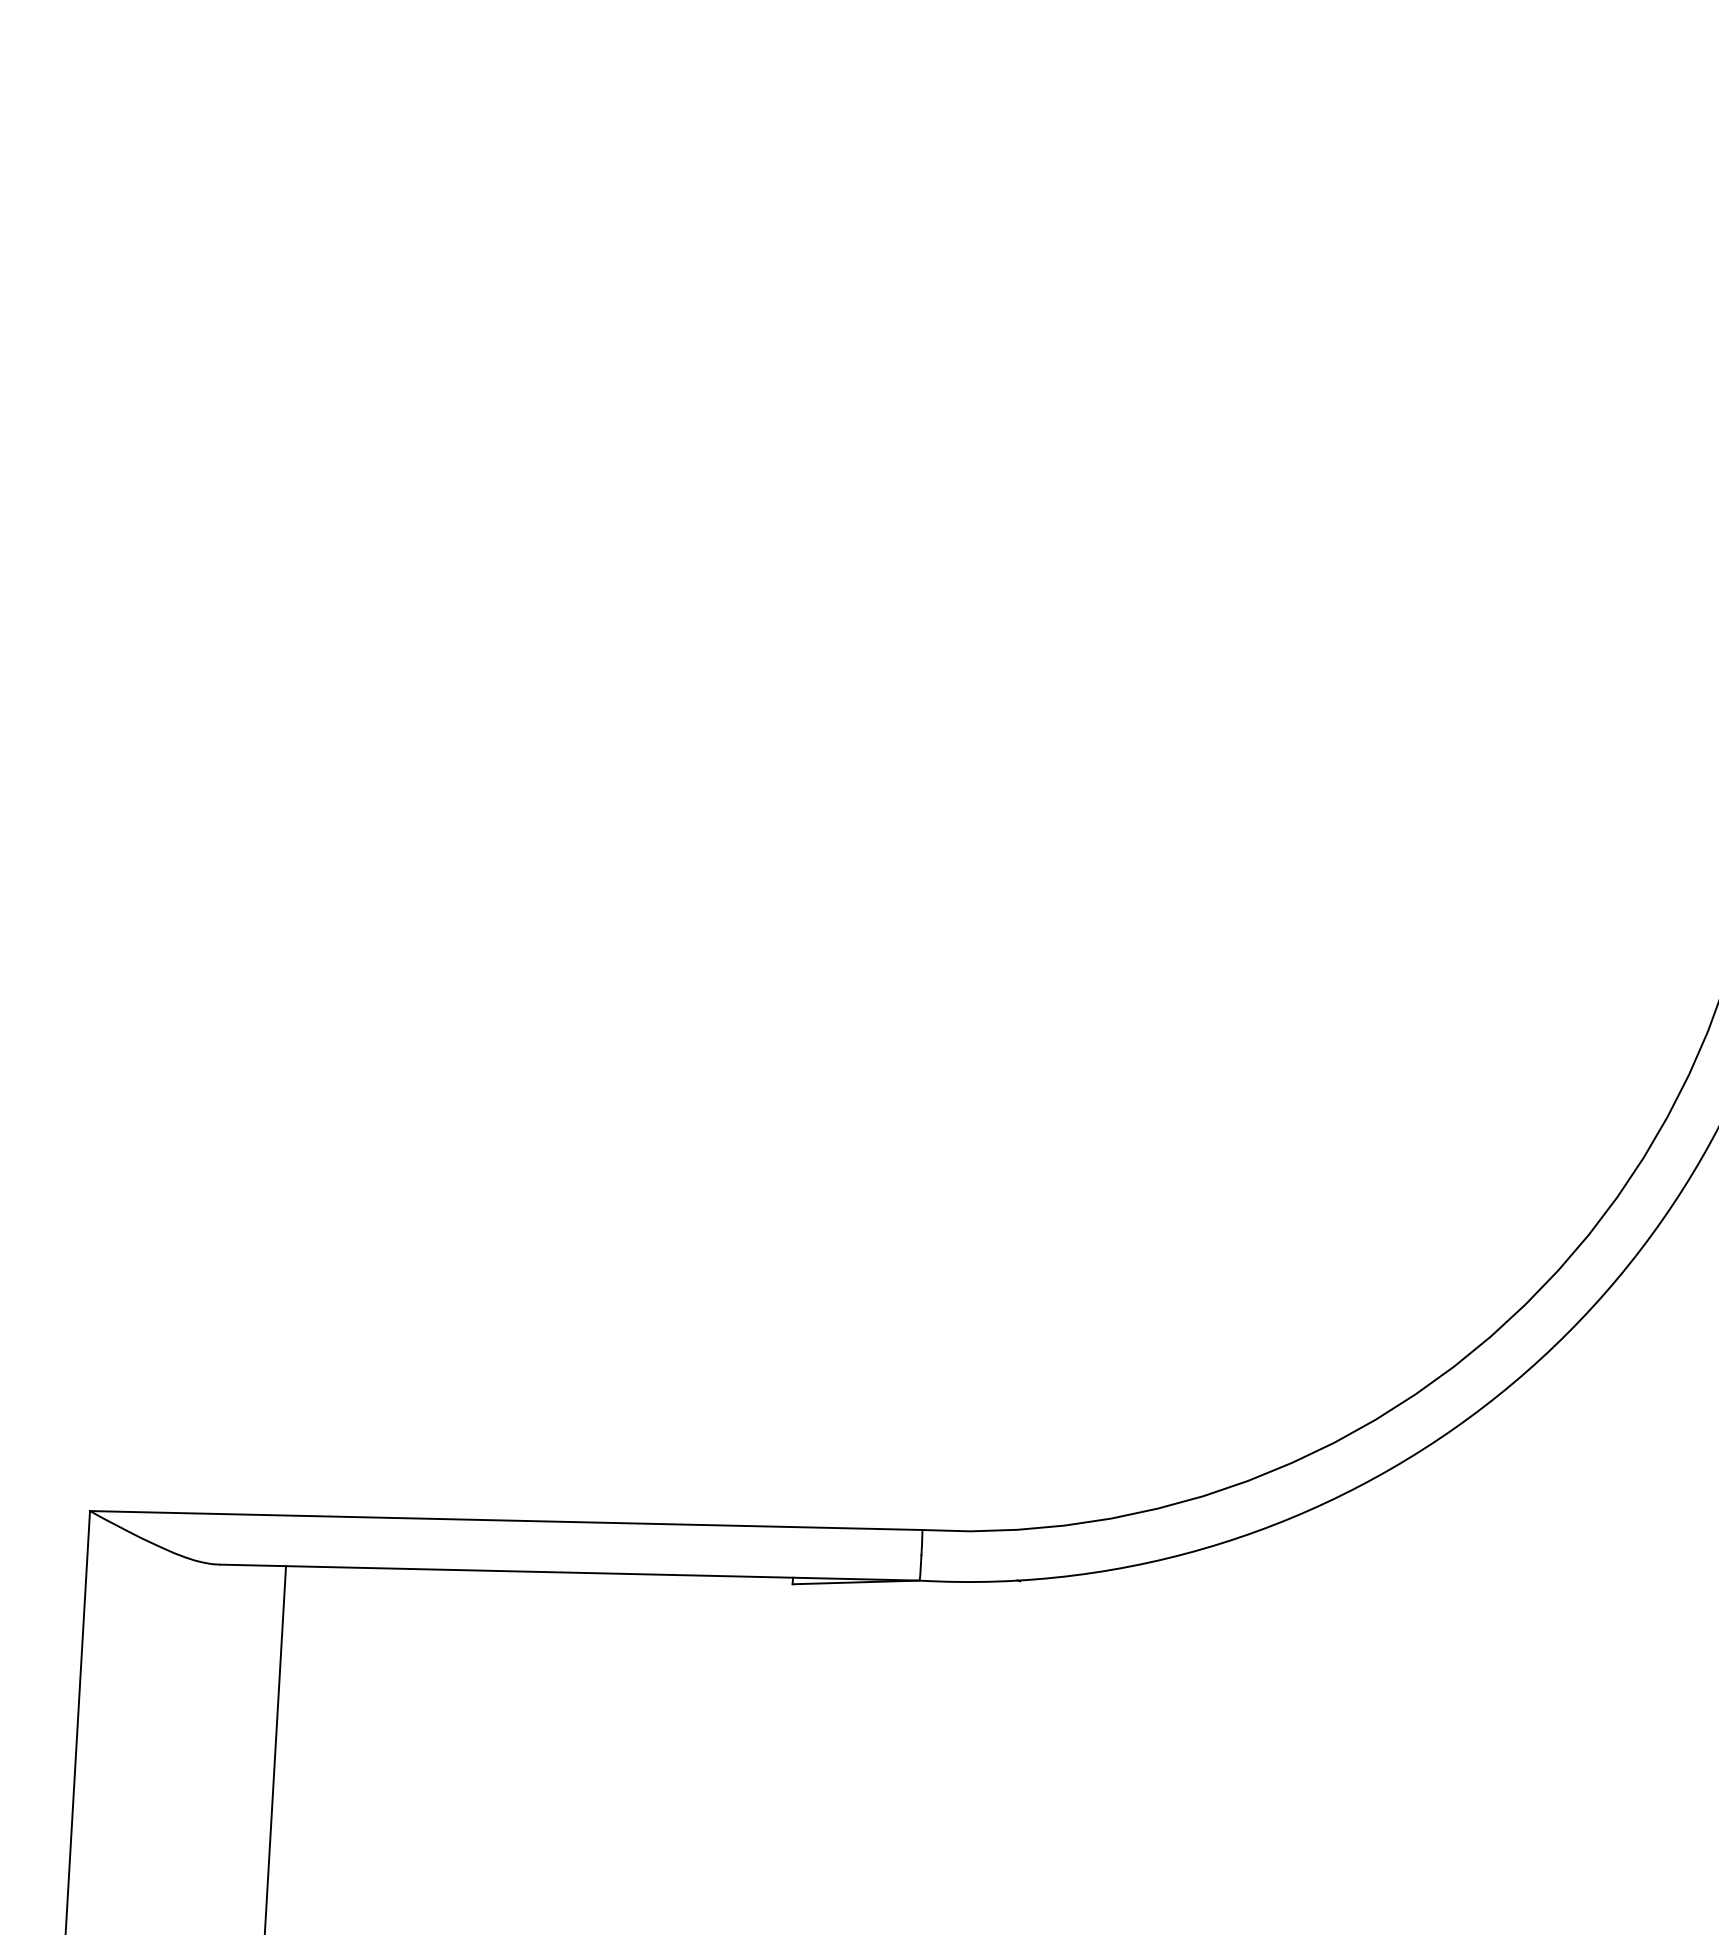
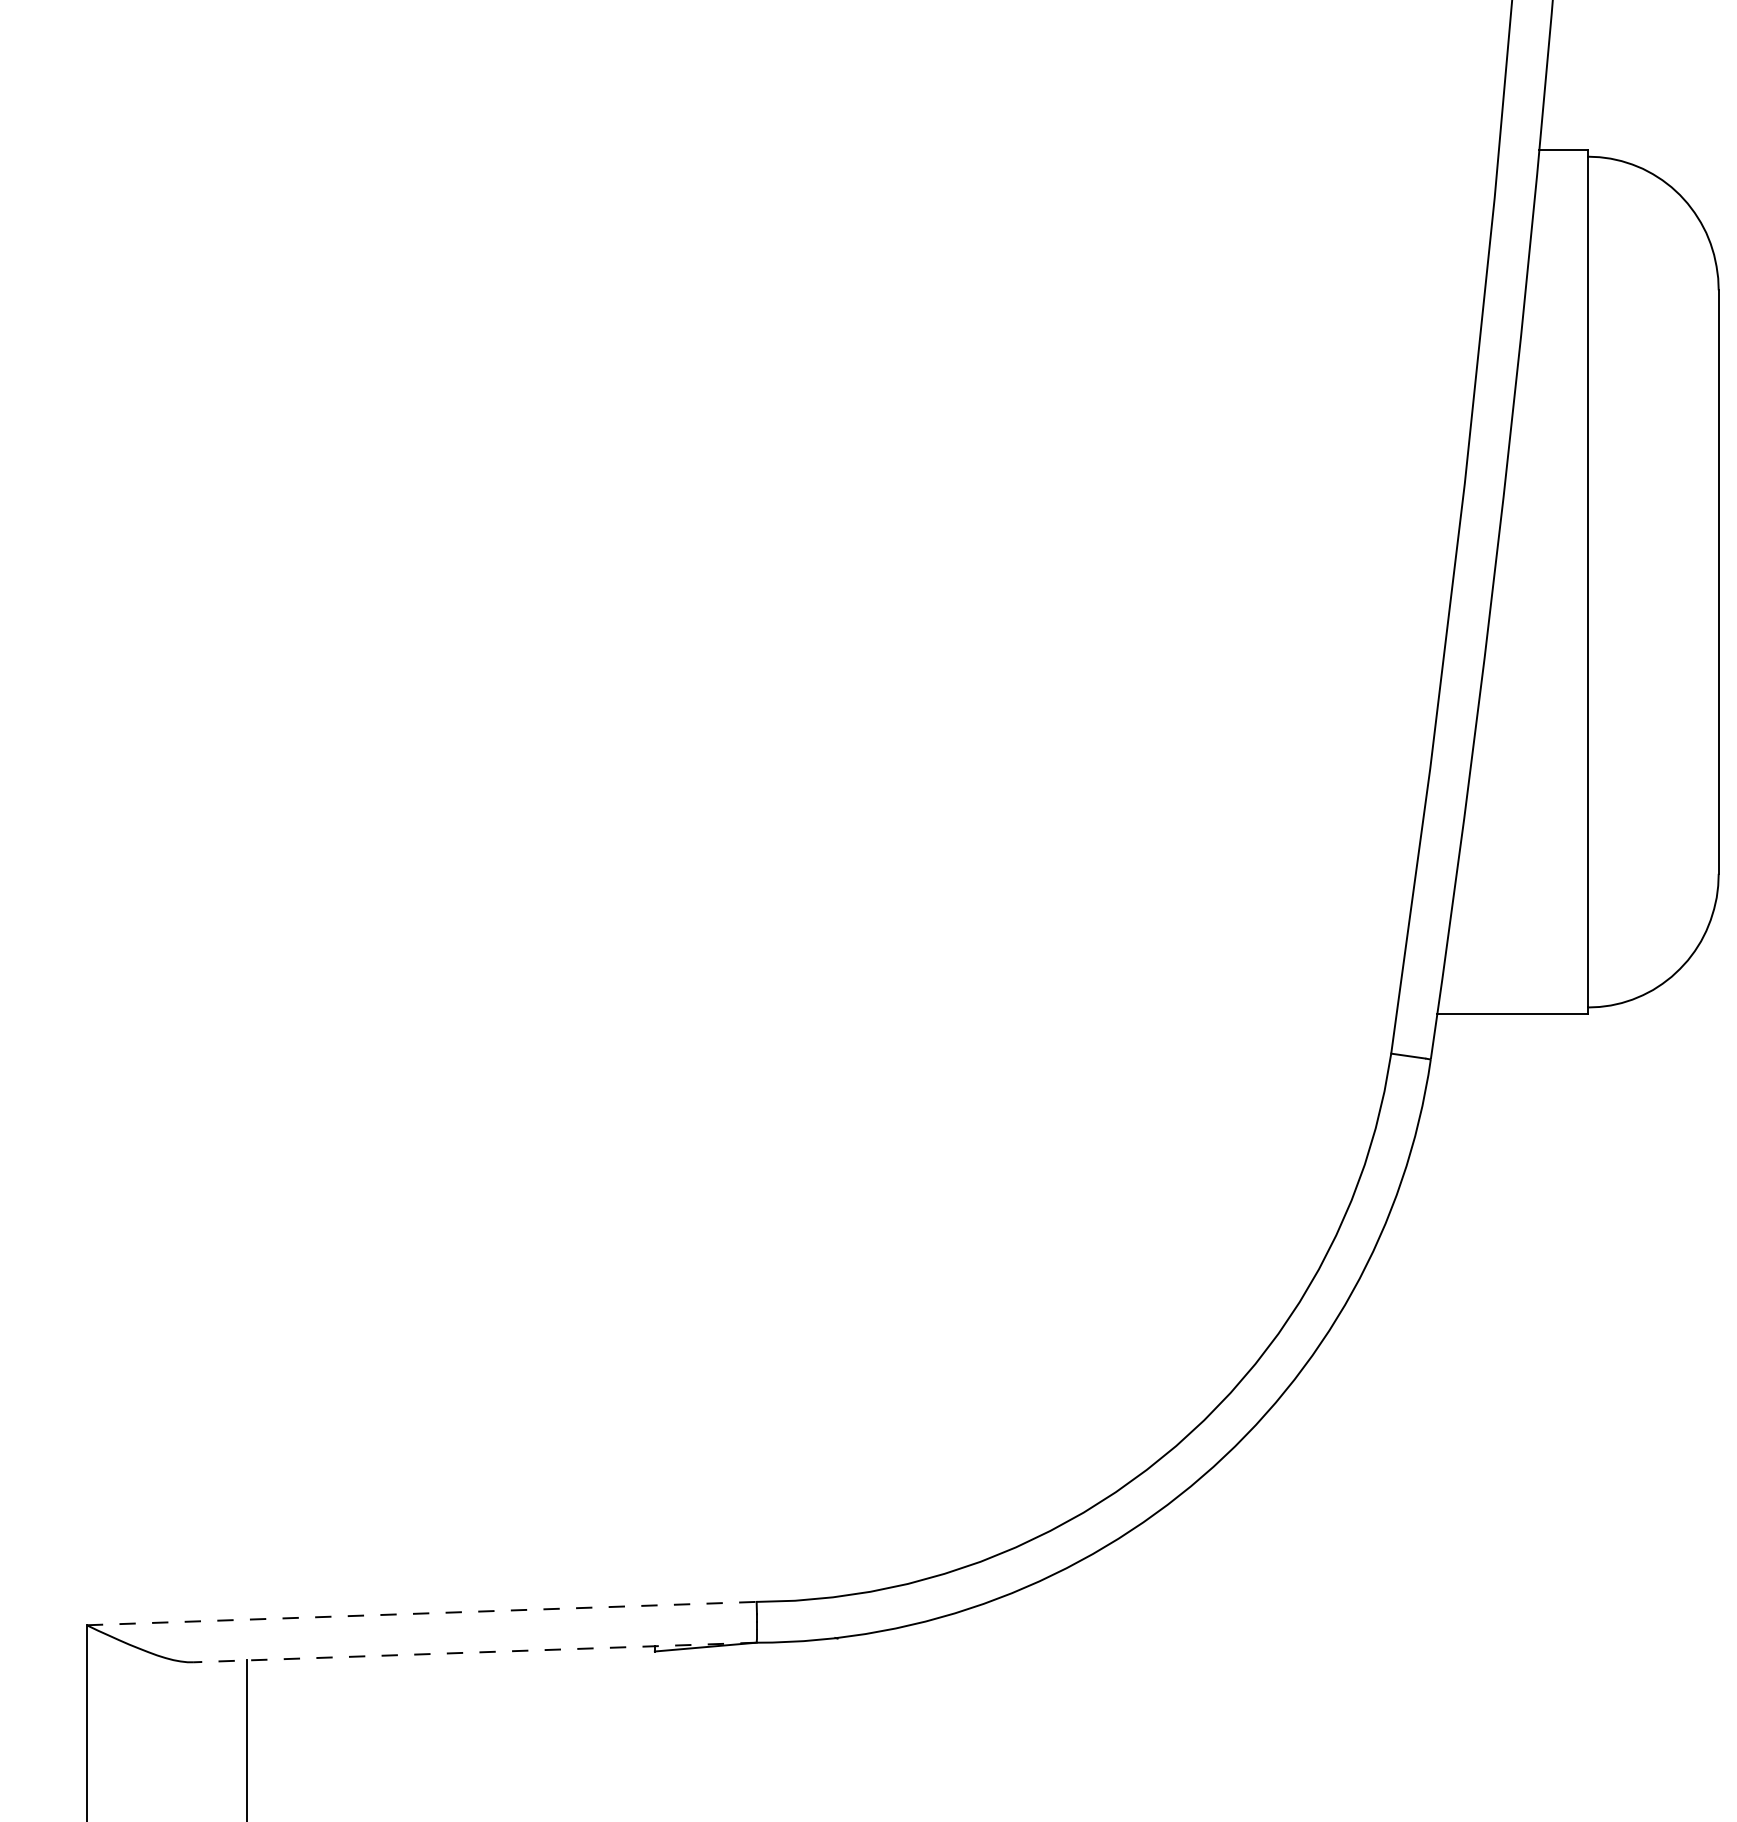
line: (507, 1520) -> (422, 1613), solid -> dashed
line: (570, 1572) -> (475, 1652), solid -> dashed

